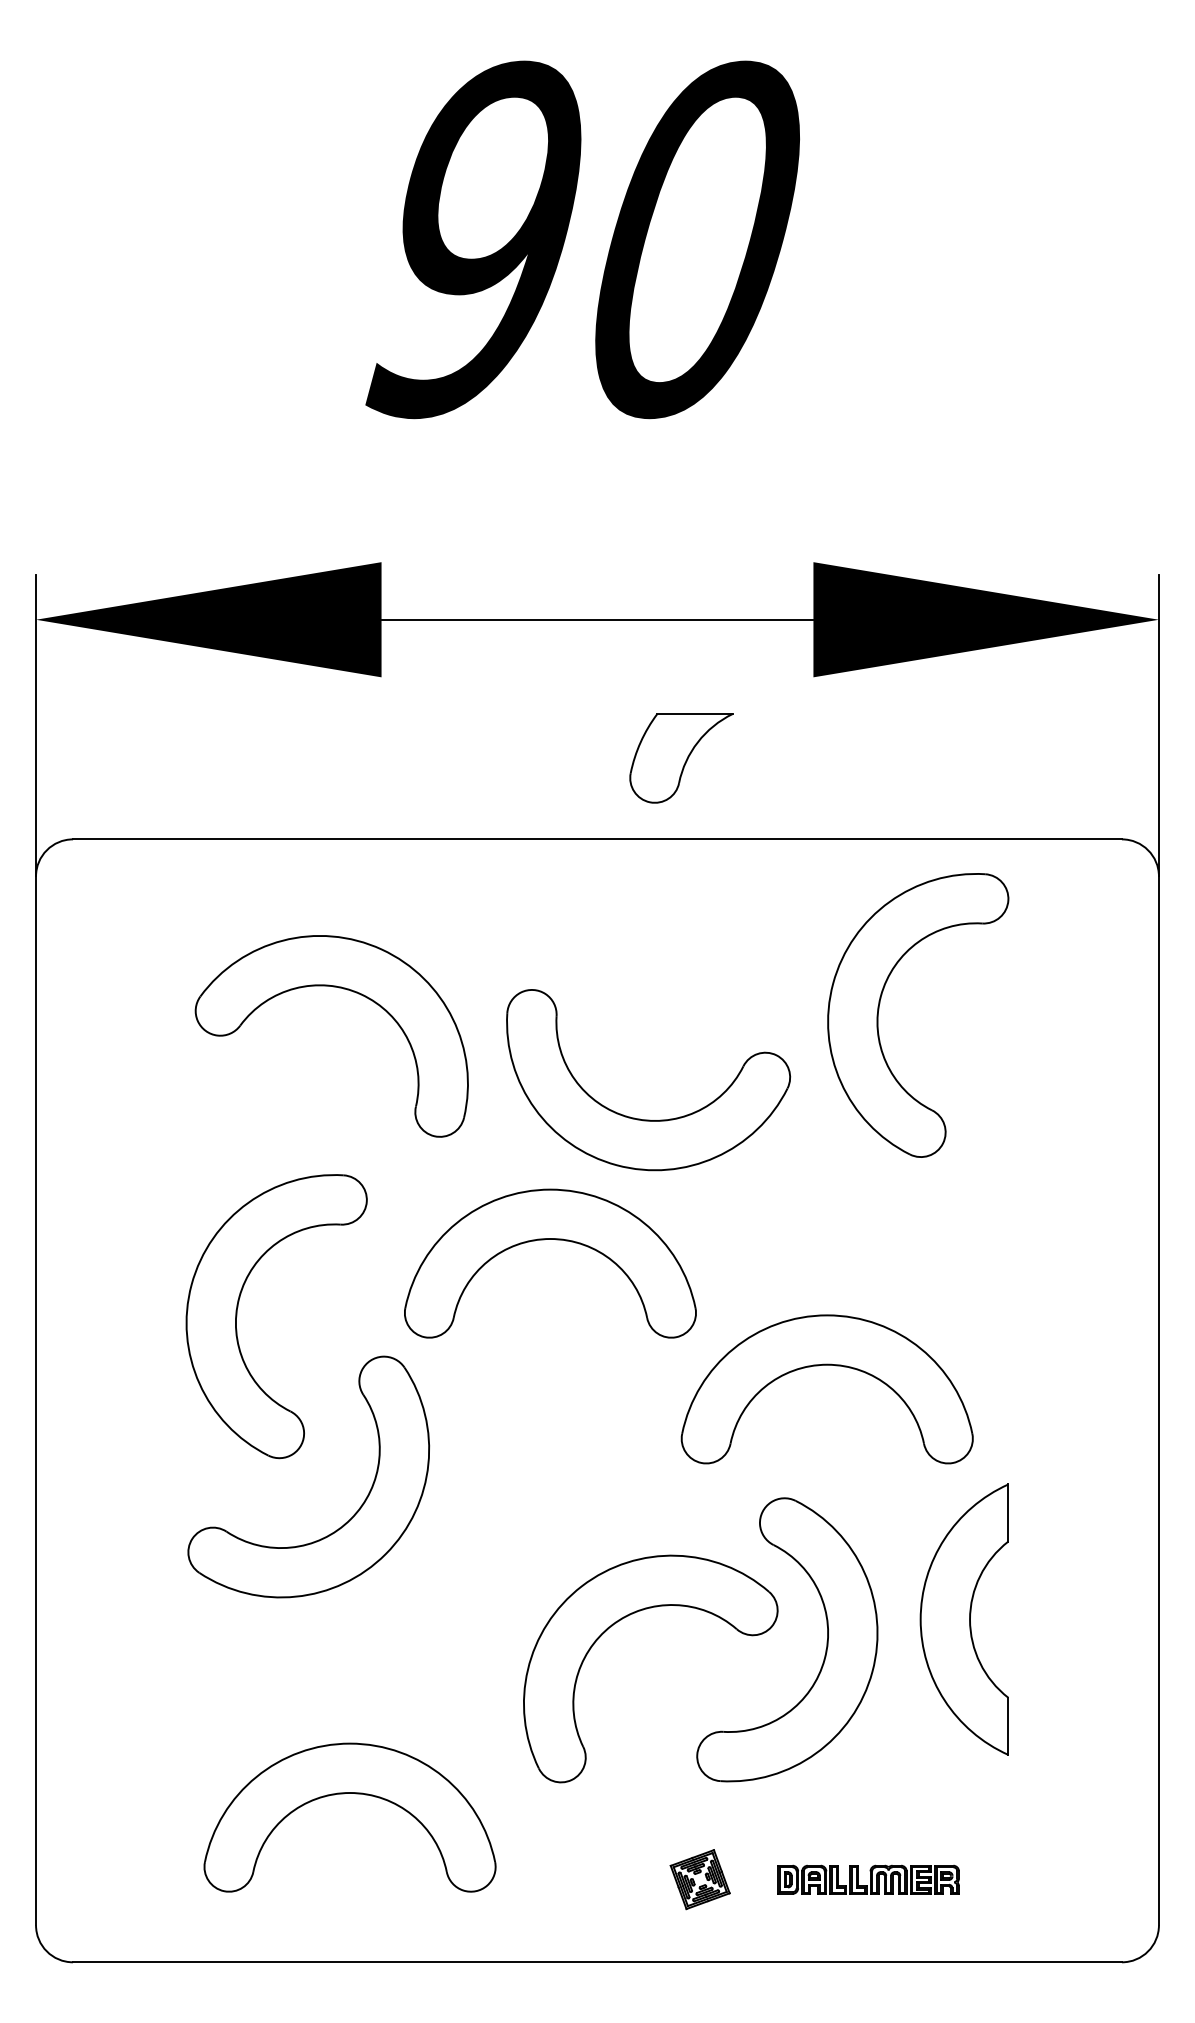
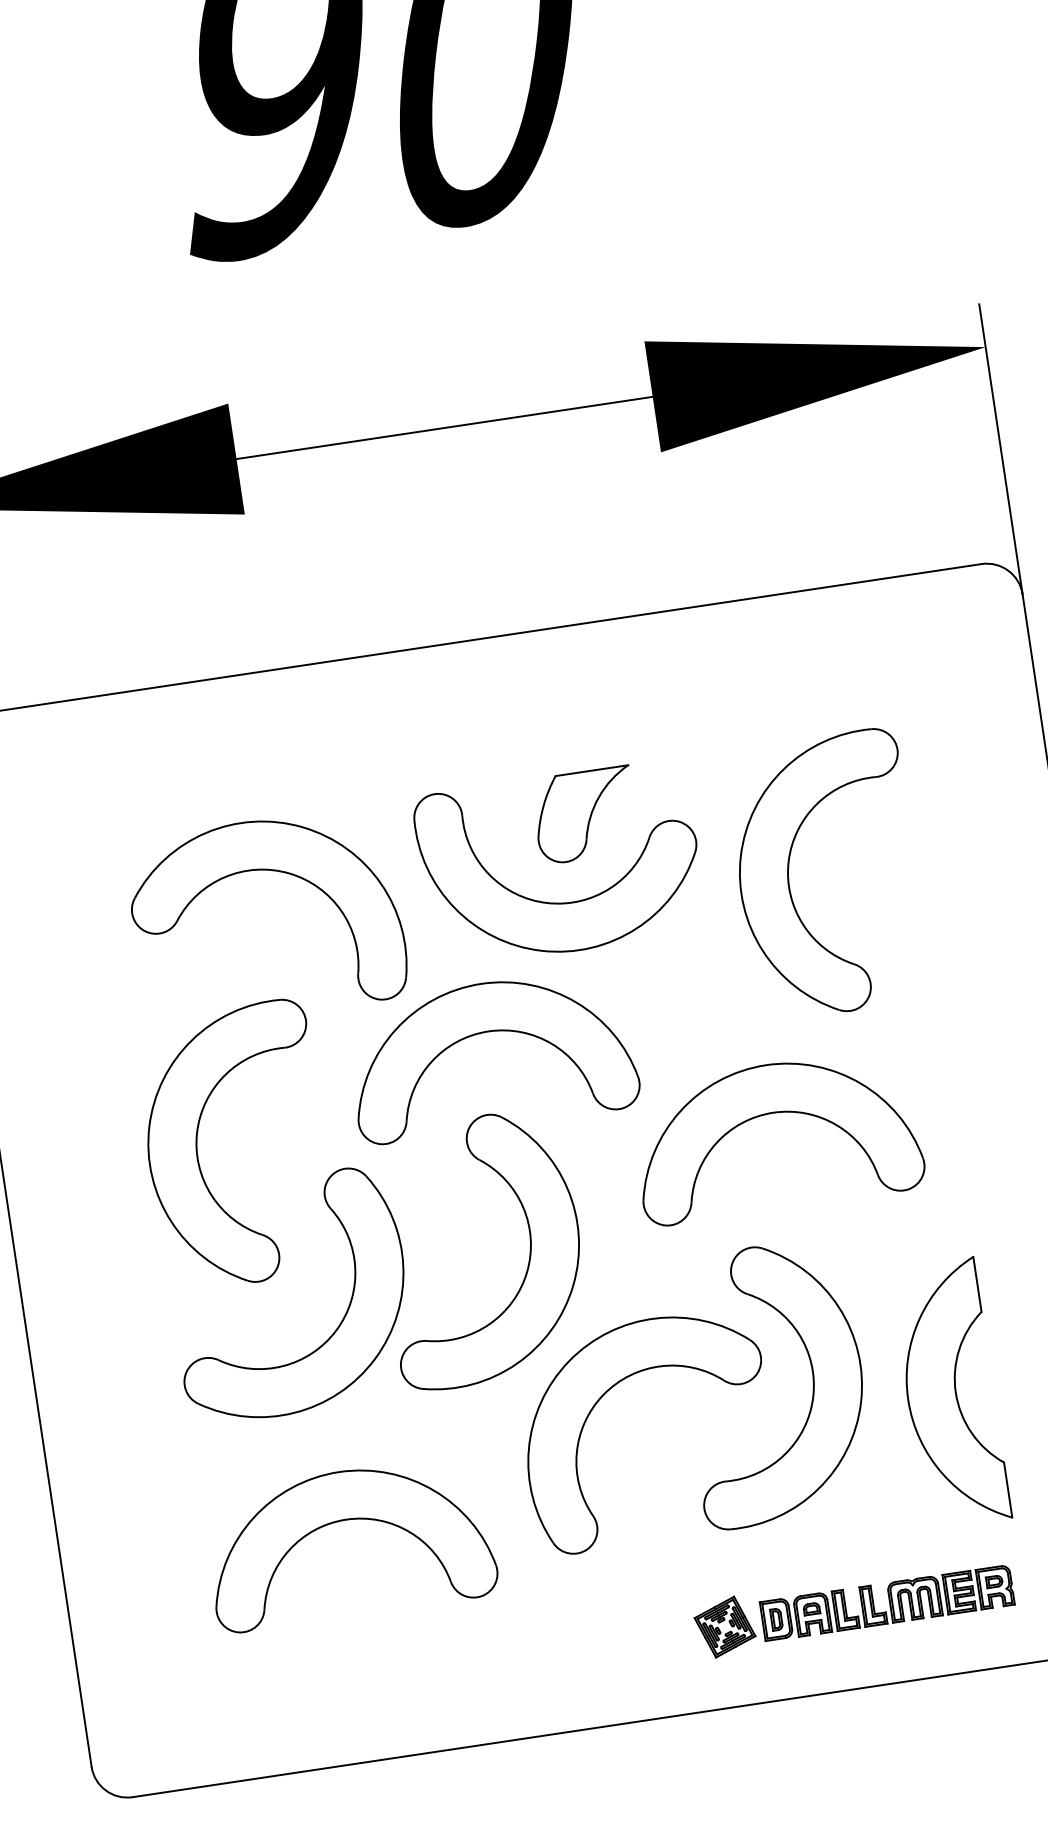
part: (681, 758) -> (585, 815), moved
part: (343, 989) -> (271, 871), moved
part: (879, 1010) -> (789, 875), moved
part: (558, 1469) -> (529, 1252), added
part: (963, 1619) -> (949, 1393), moved
part: (344, 1794) -> (341, 1521), moved
part: (868, 1879) -> (887, 1602), size x1.43

